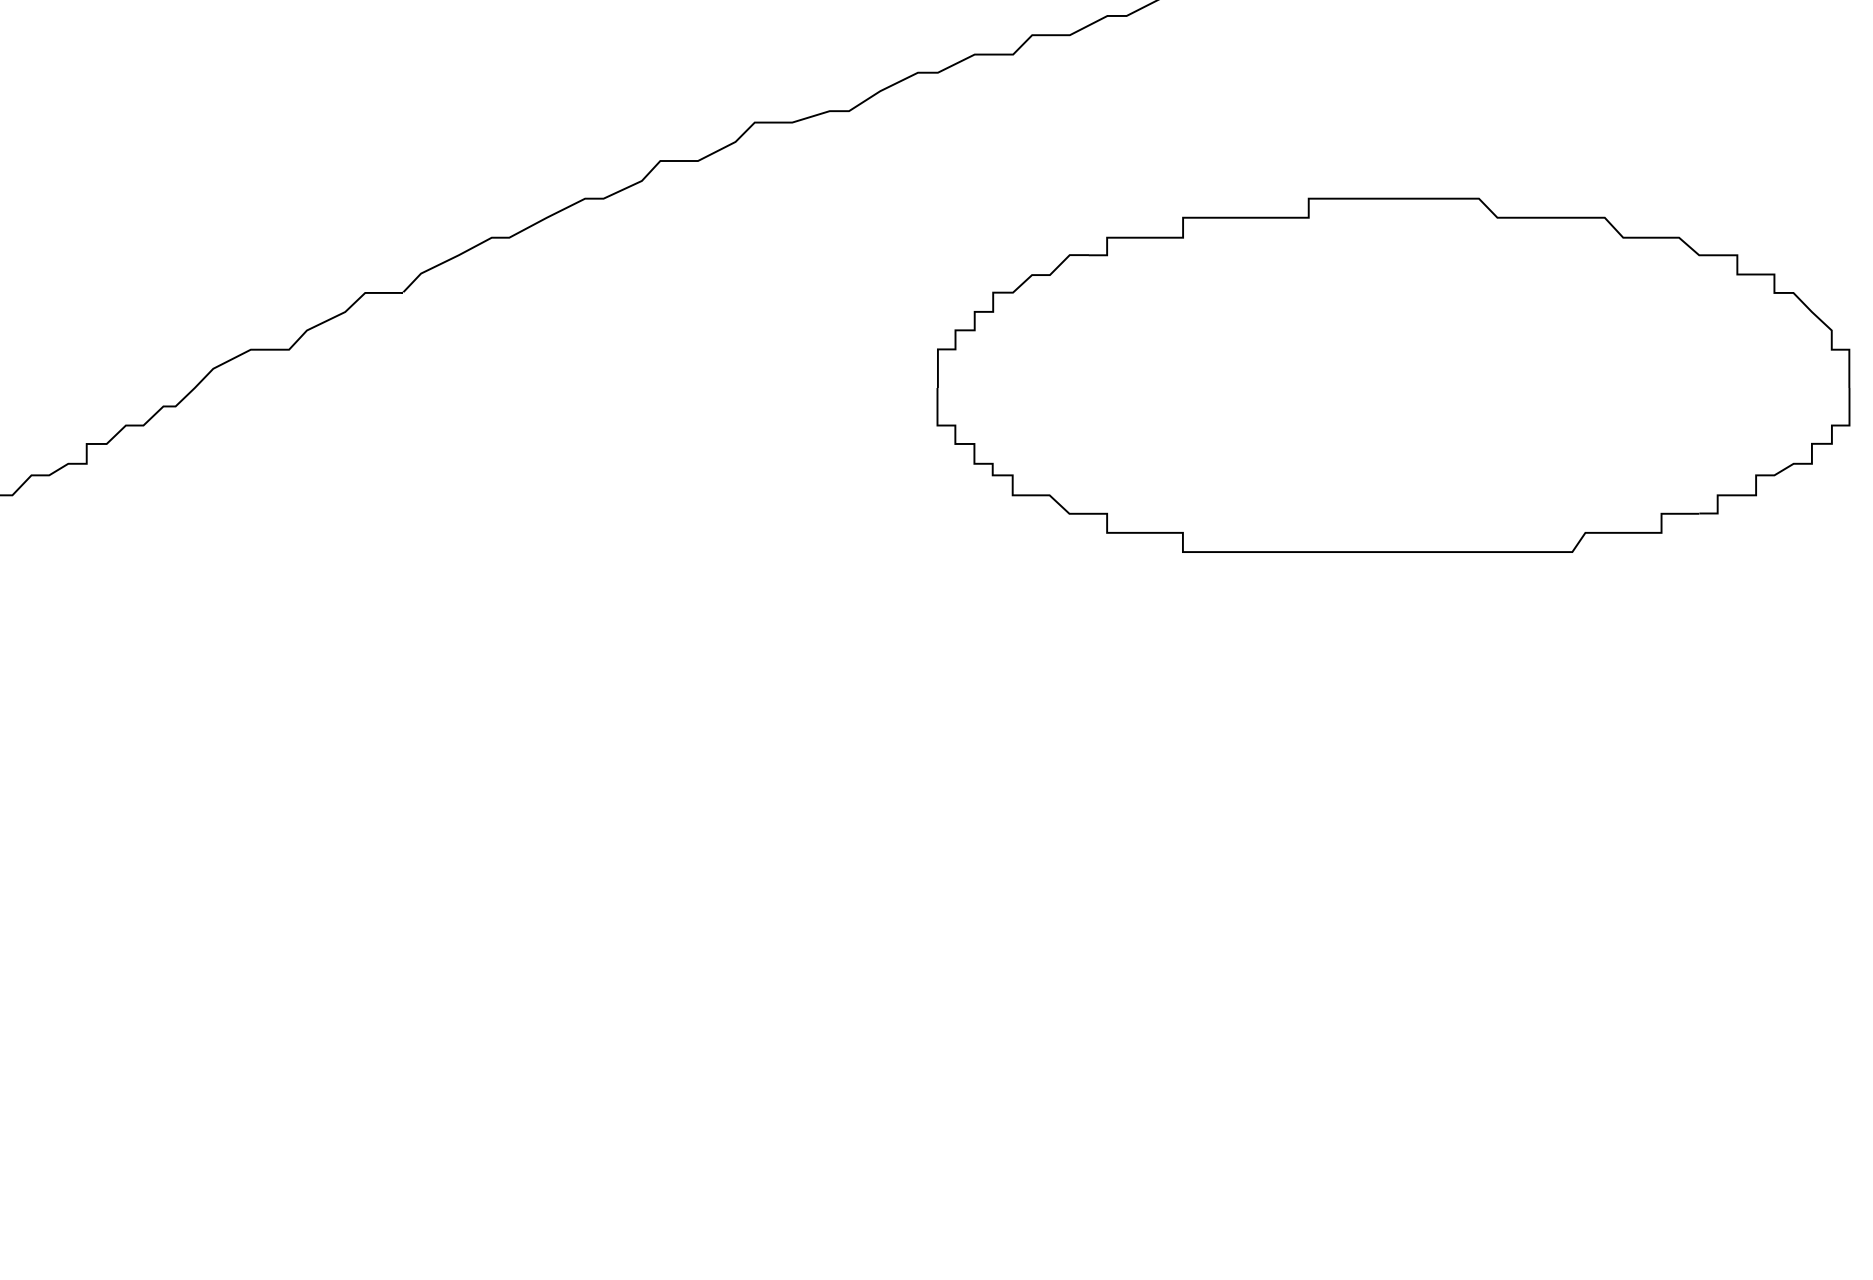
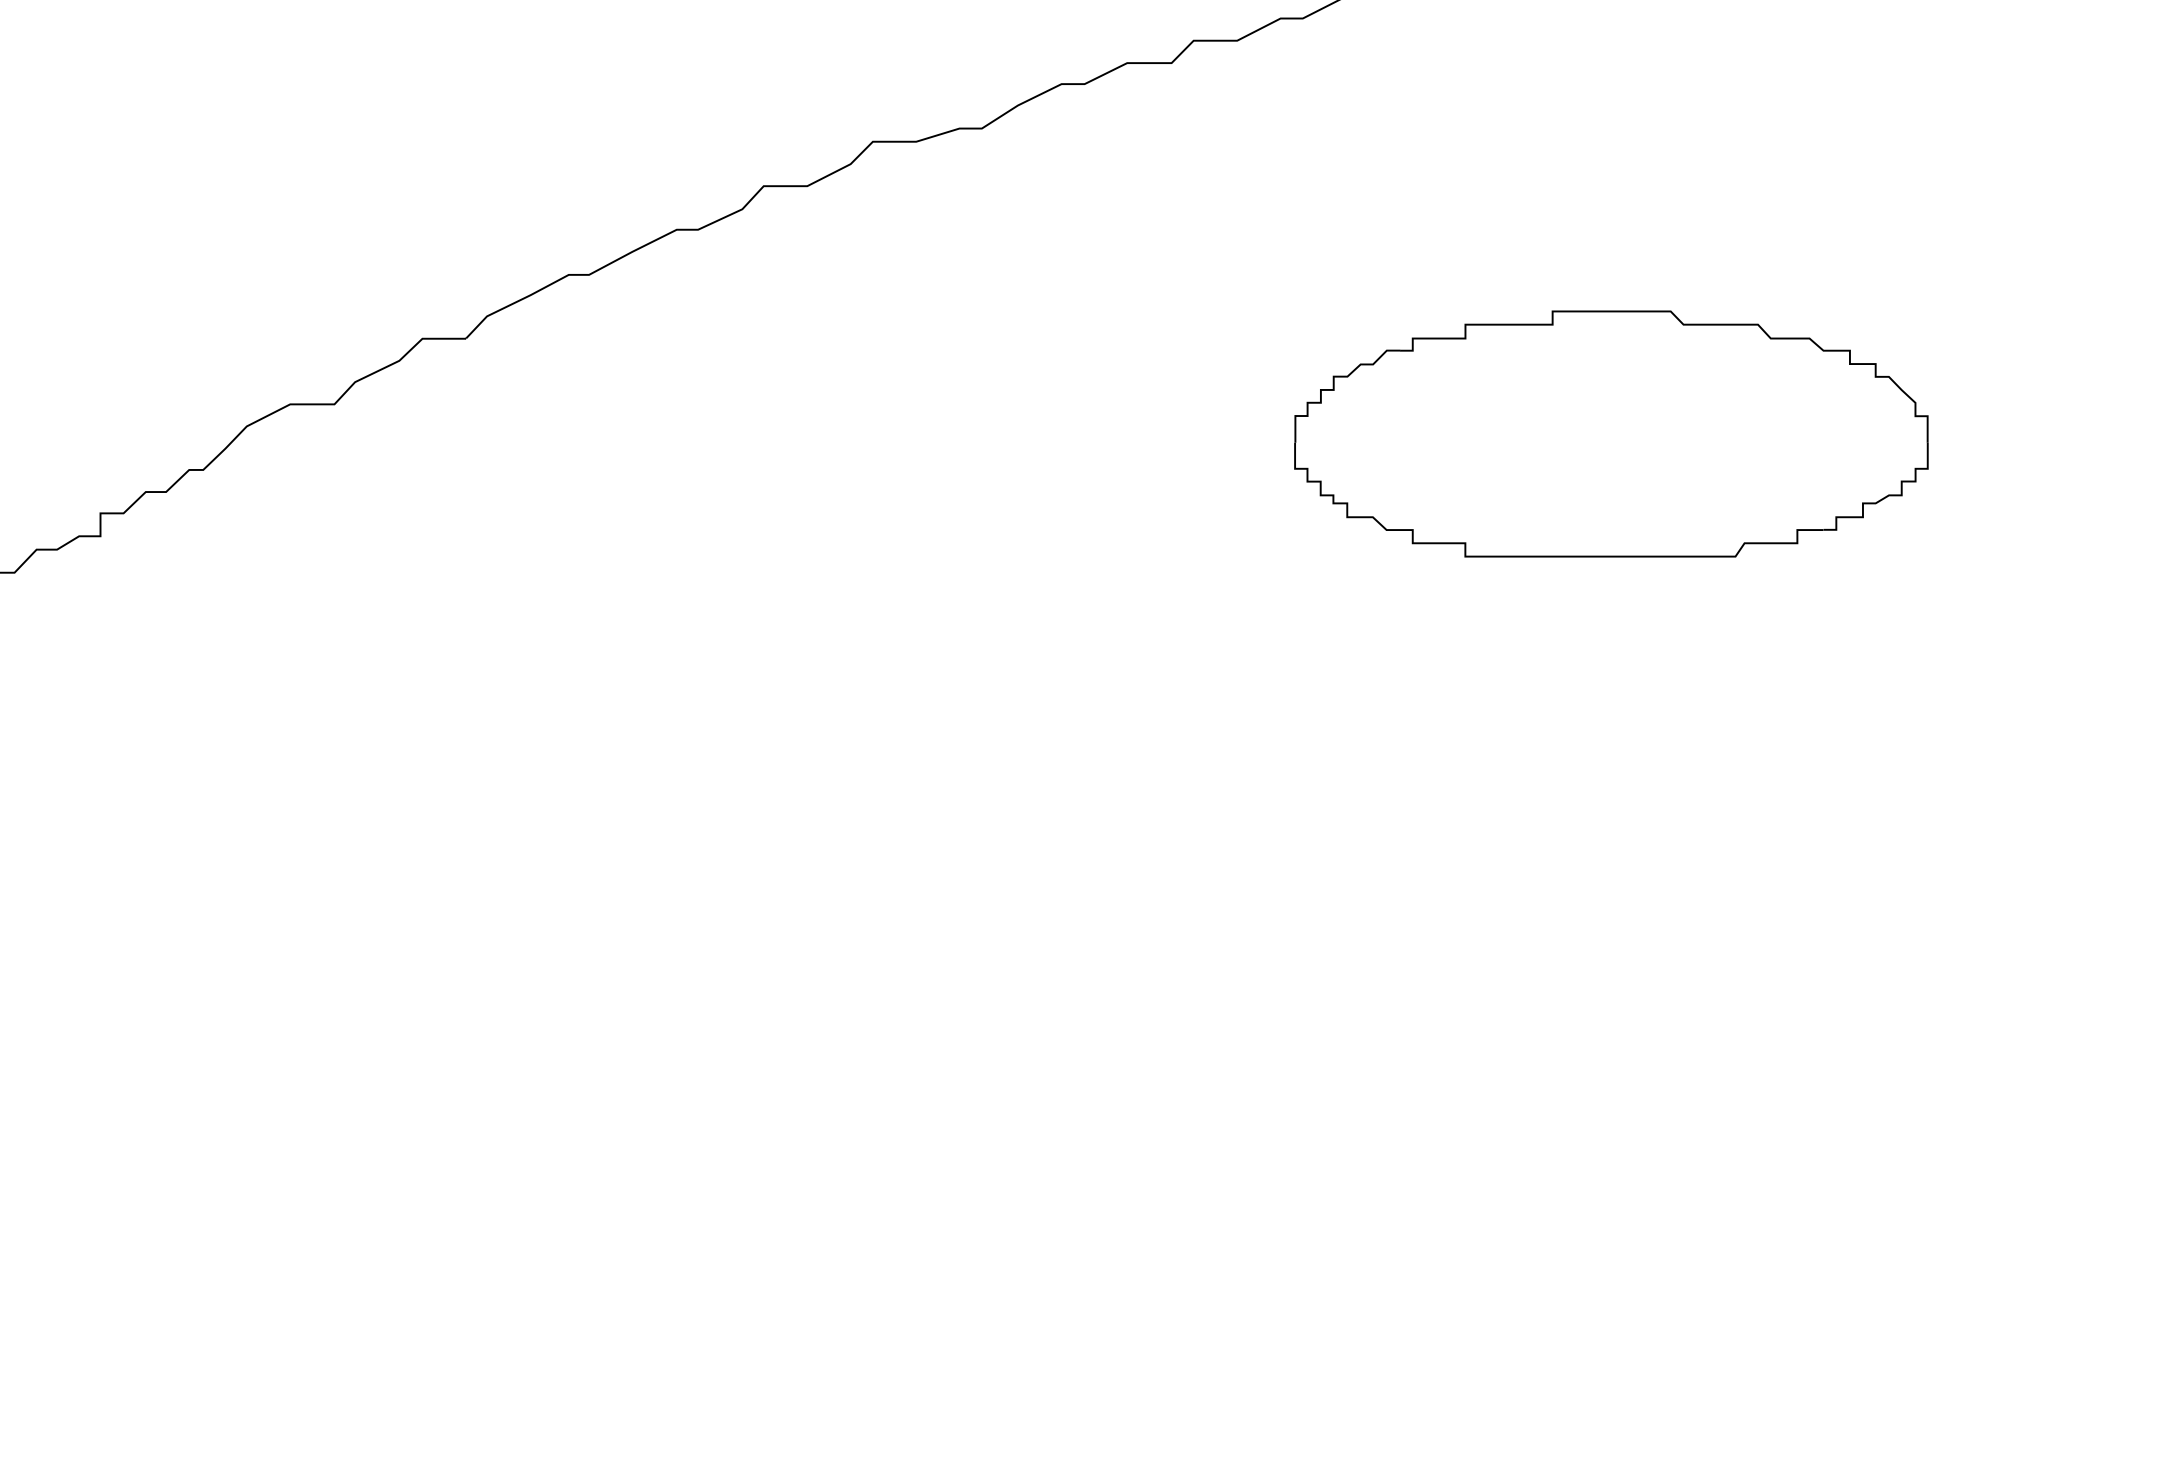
part: (1393, 374) -> (1611, 433), size x0.6

